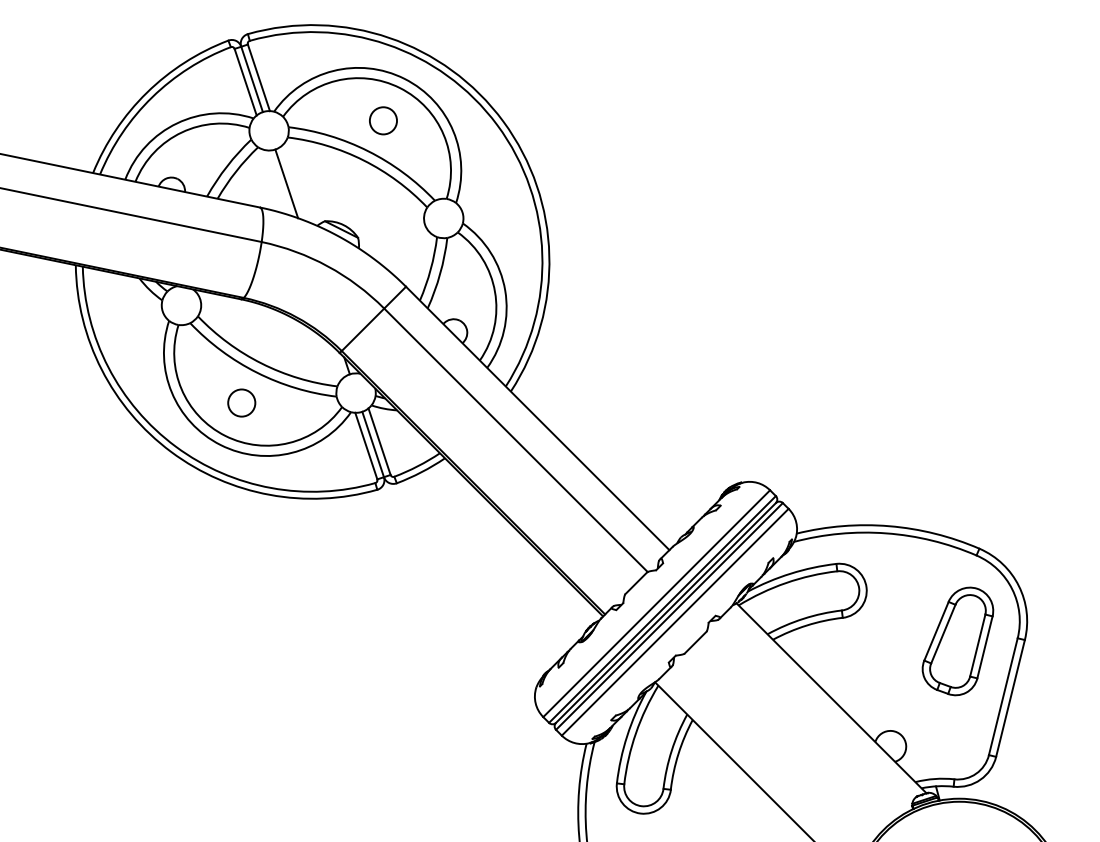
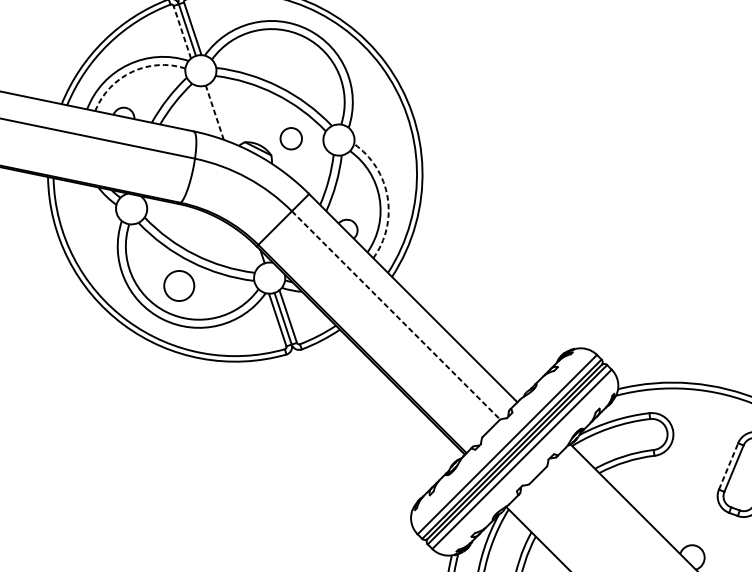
line: (245, 81) -> (182, 31), solid -> dashed
circle: (383, 120) -> (291, 138), moved
arc: (181, 132) -> (131, 72), solid -> dashed
line: (286, 183) -> (214, 112), solid -> dashed
arc: (505, 290) -> (387, 196), solid -> dashed
circle: (241, 402) -> (179, 285), size x1.4
line: (516, 440) -> (396, 315), solid -> dashed
line: (936, 631) -> (728, 466), solid -> dashed

